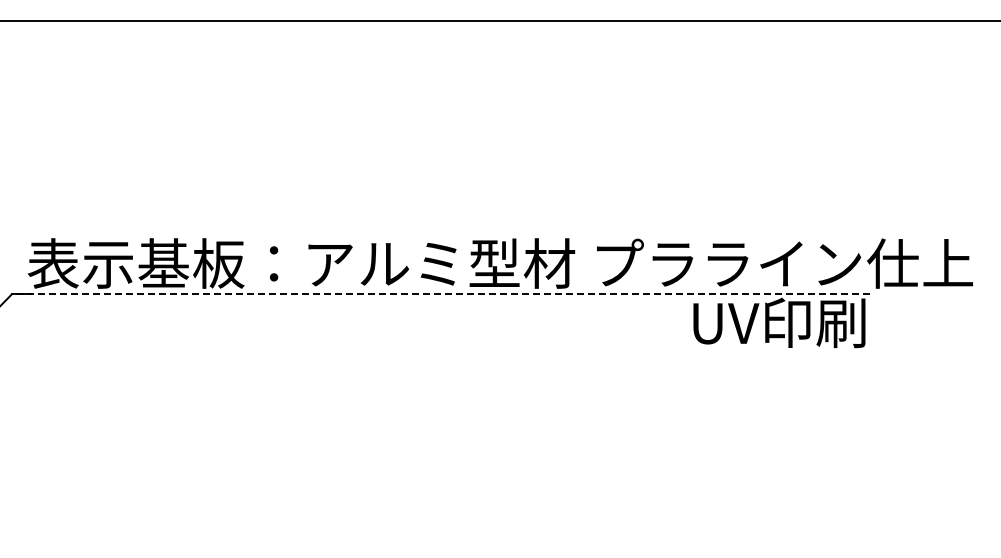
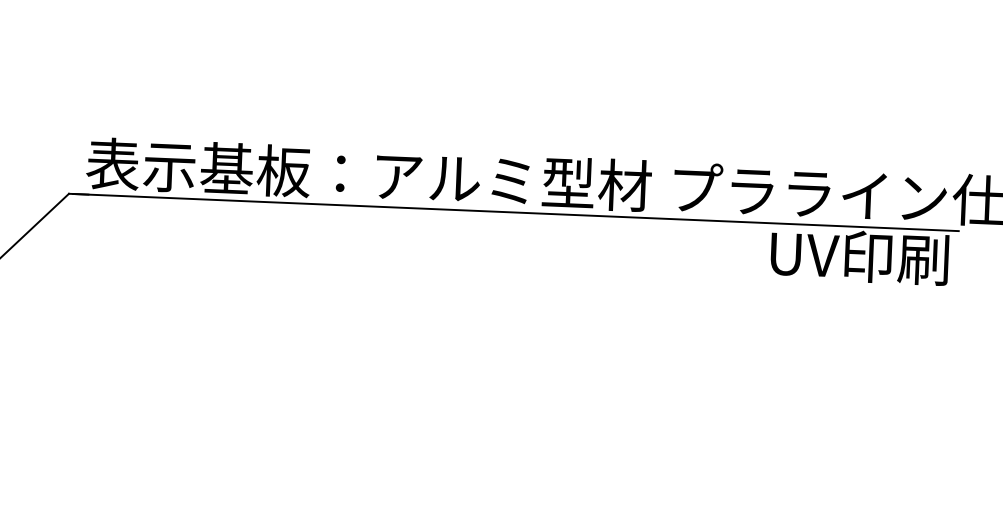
line: (445, 294) -> (516, 212), dashed -> solid

